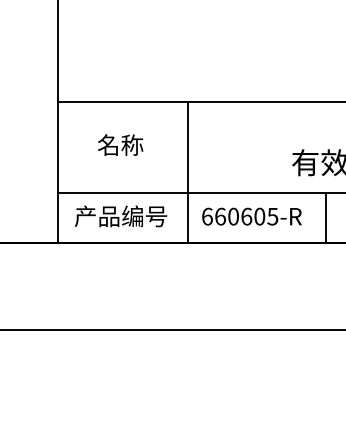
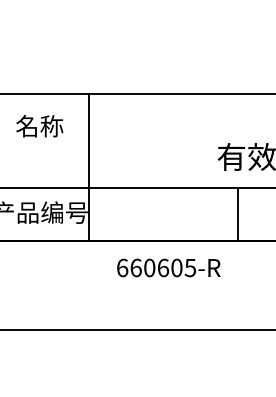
text: (120, 144) -> (39, 125), moved
line: (188, 172) -> (89, 167), moved
text: (251, 216) -> (168, 267), moved
line: (326, 217) -> (237, 213), moved

